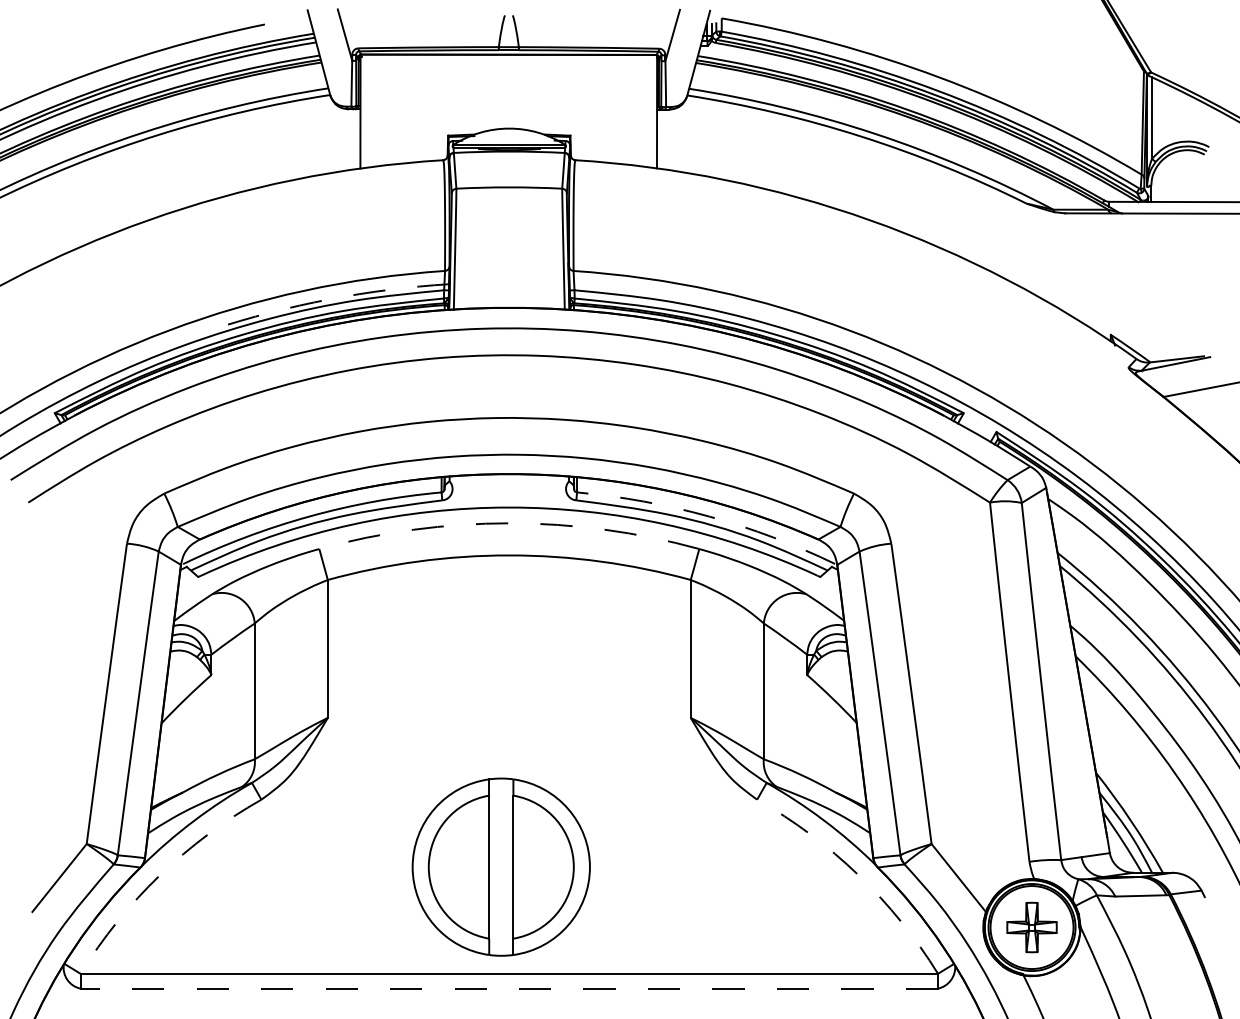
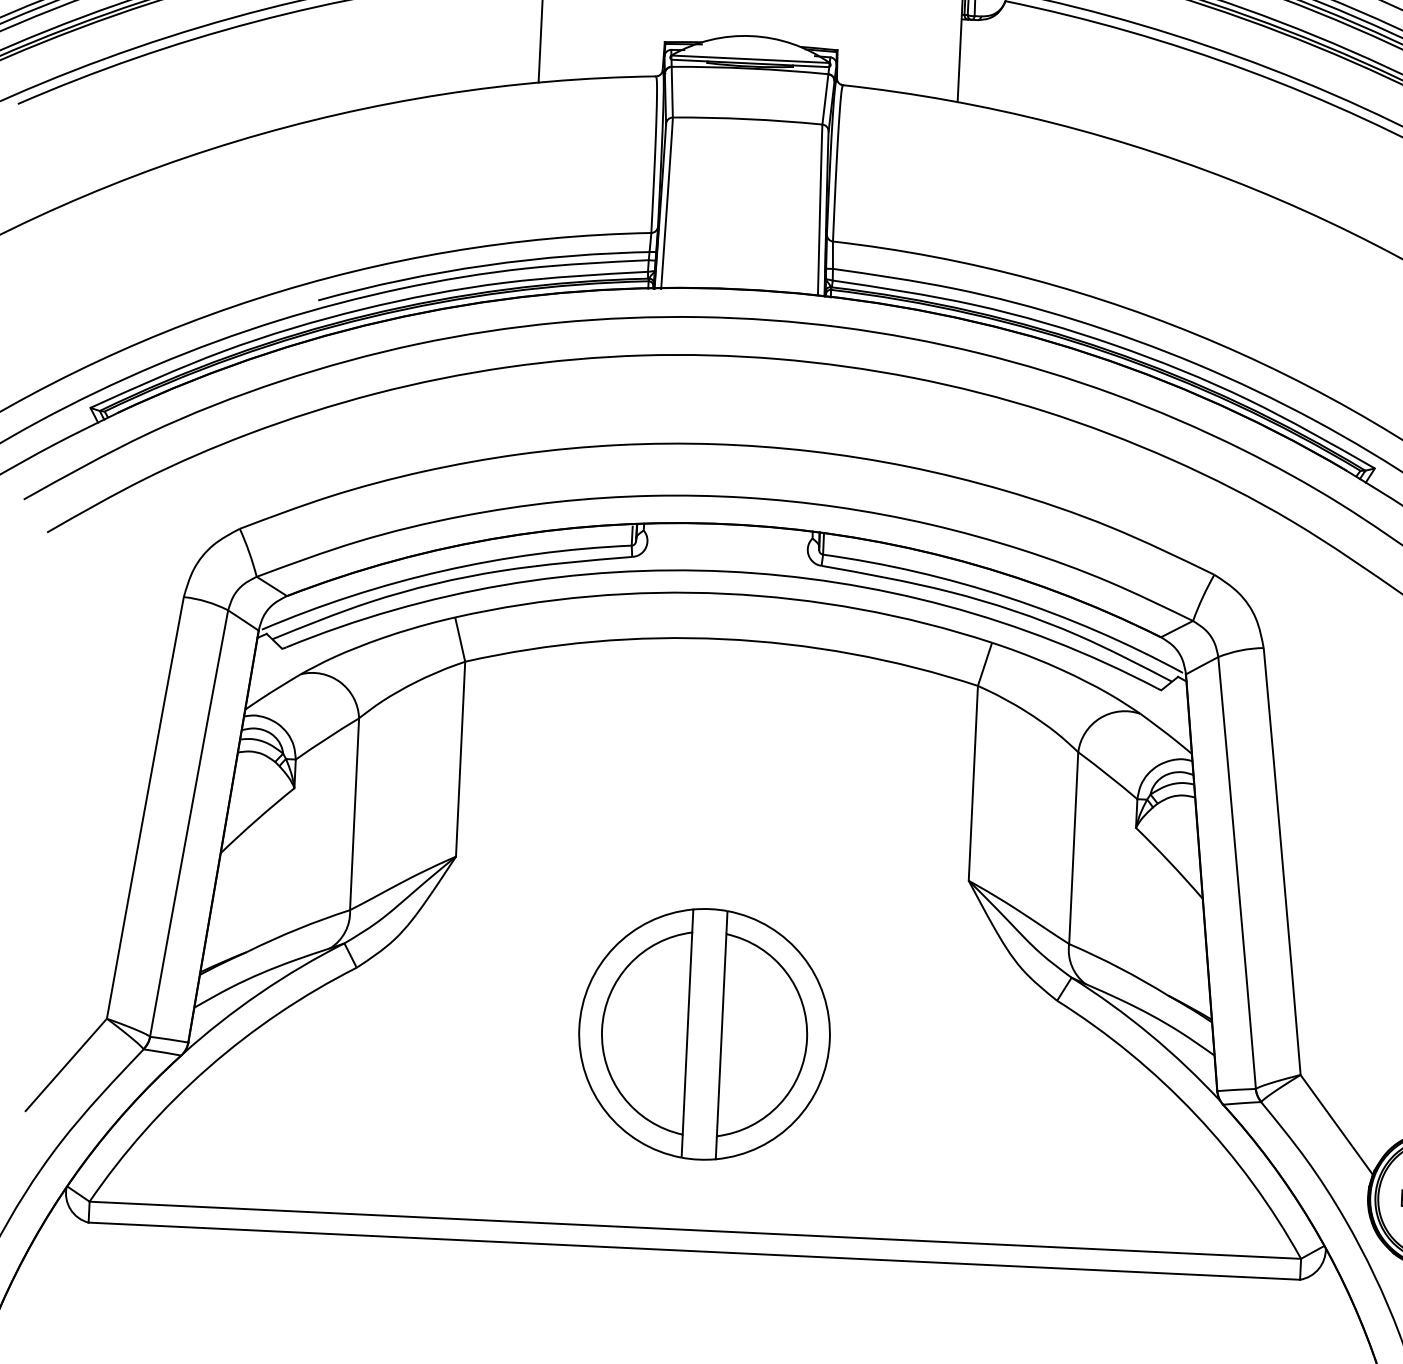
arc: (329, 299) -> (486, 265), dashed -> solid
arc: (709, 516) -> (1008, 597), dashed -> solid
arc: (509, 523) -> (725, 594), dashed -> solid
part: (500, 866) -> (703, 1033), moved
arc: (159, 875) -> (207, 1068), dashed -> solid
arc: (858, 875) -> (1195, 1114), dashed -> solid
line: (509, 988) -> (694, 1251), dashed -> solid

